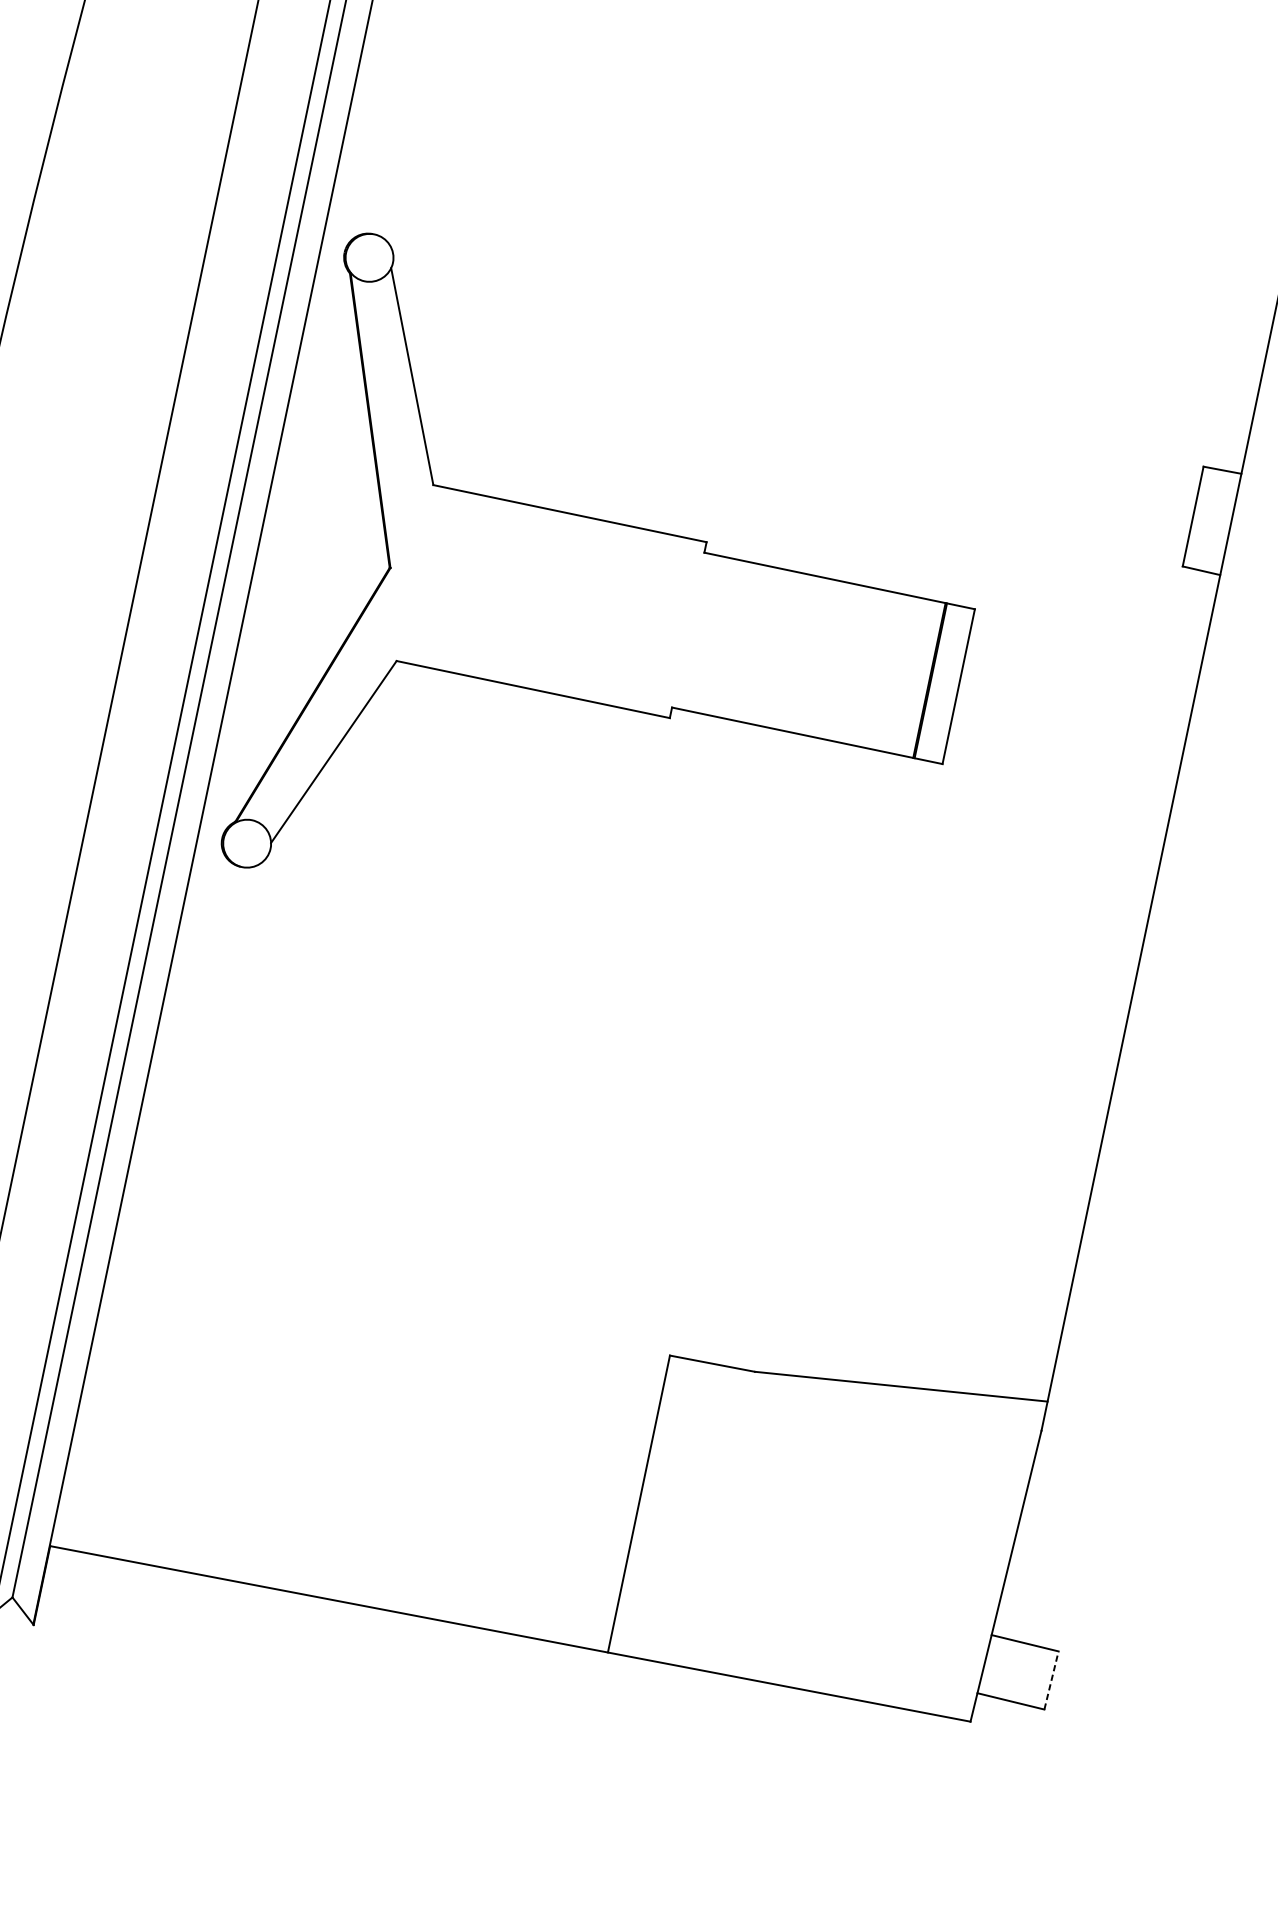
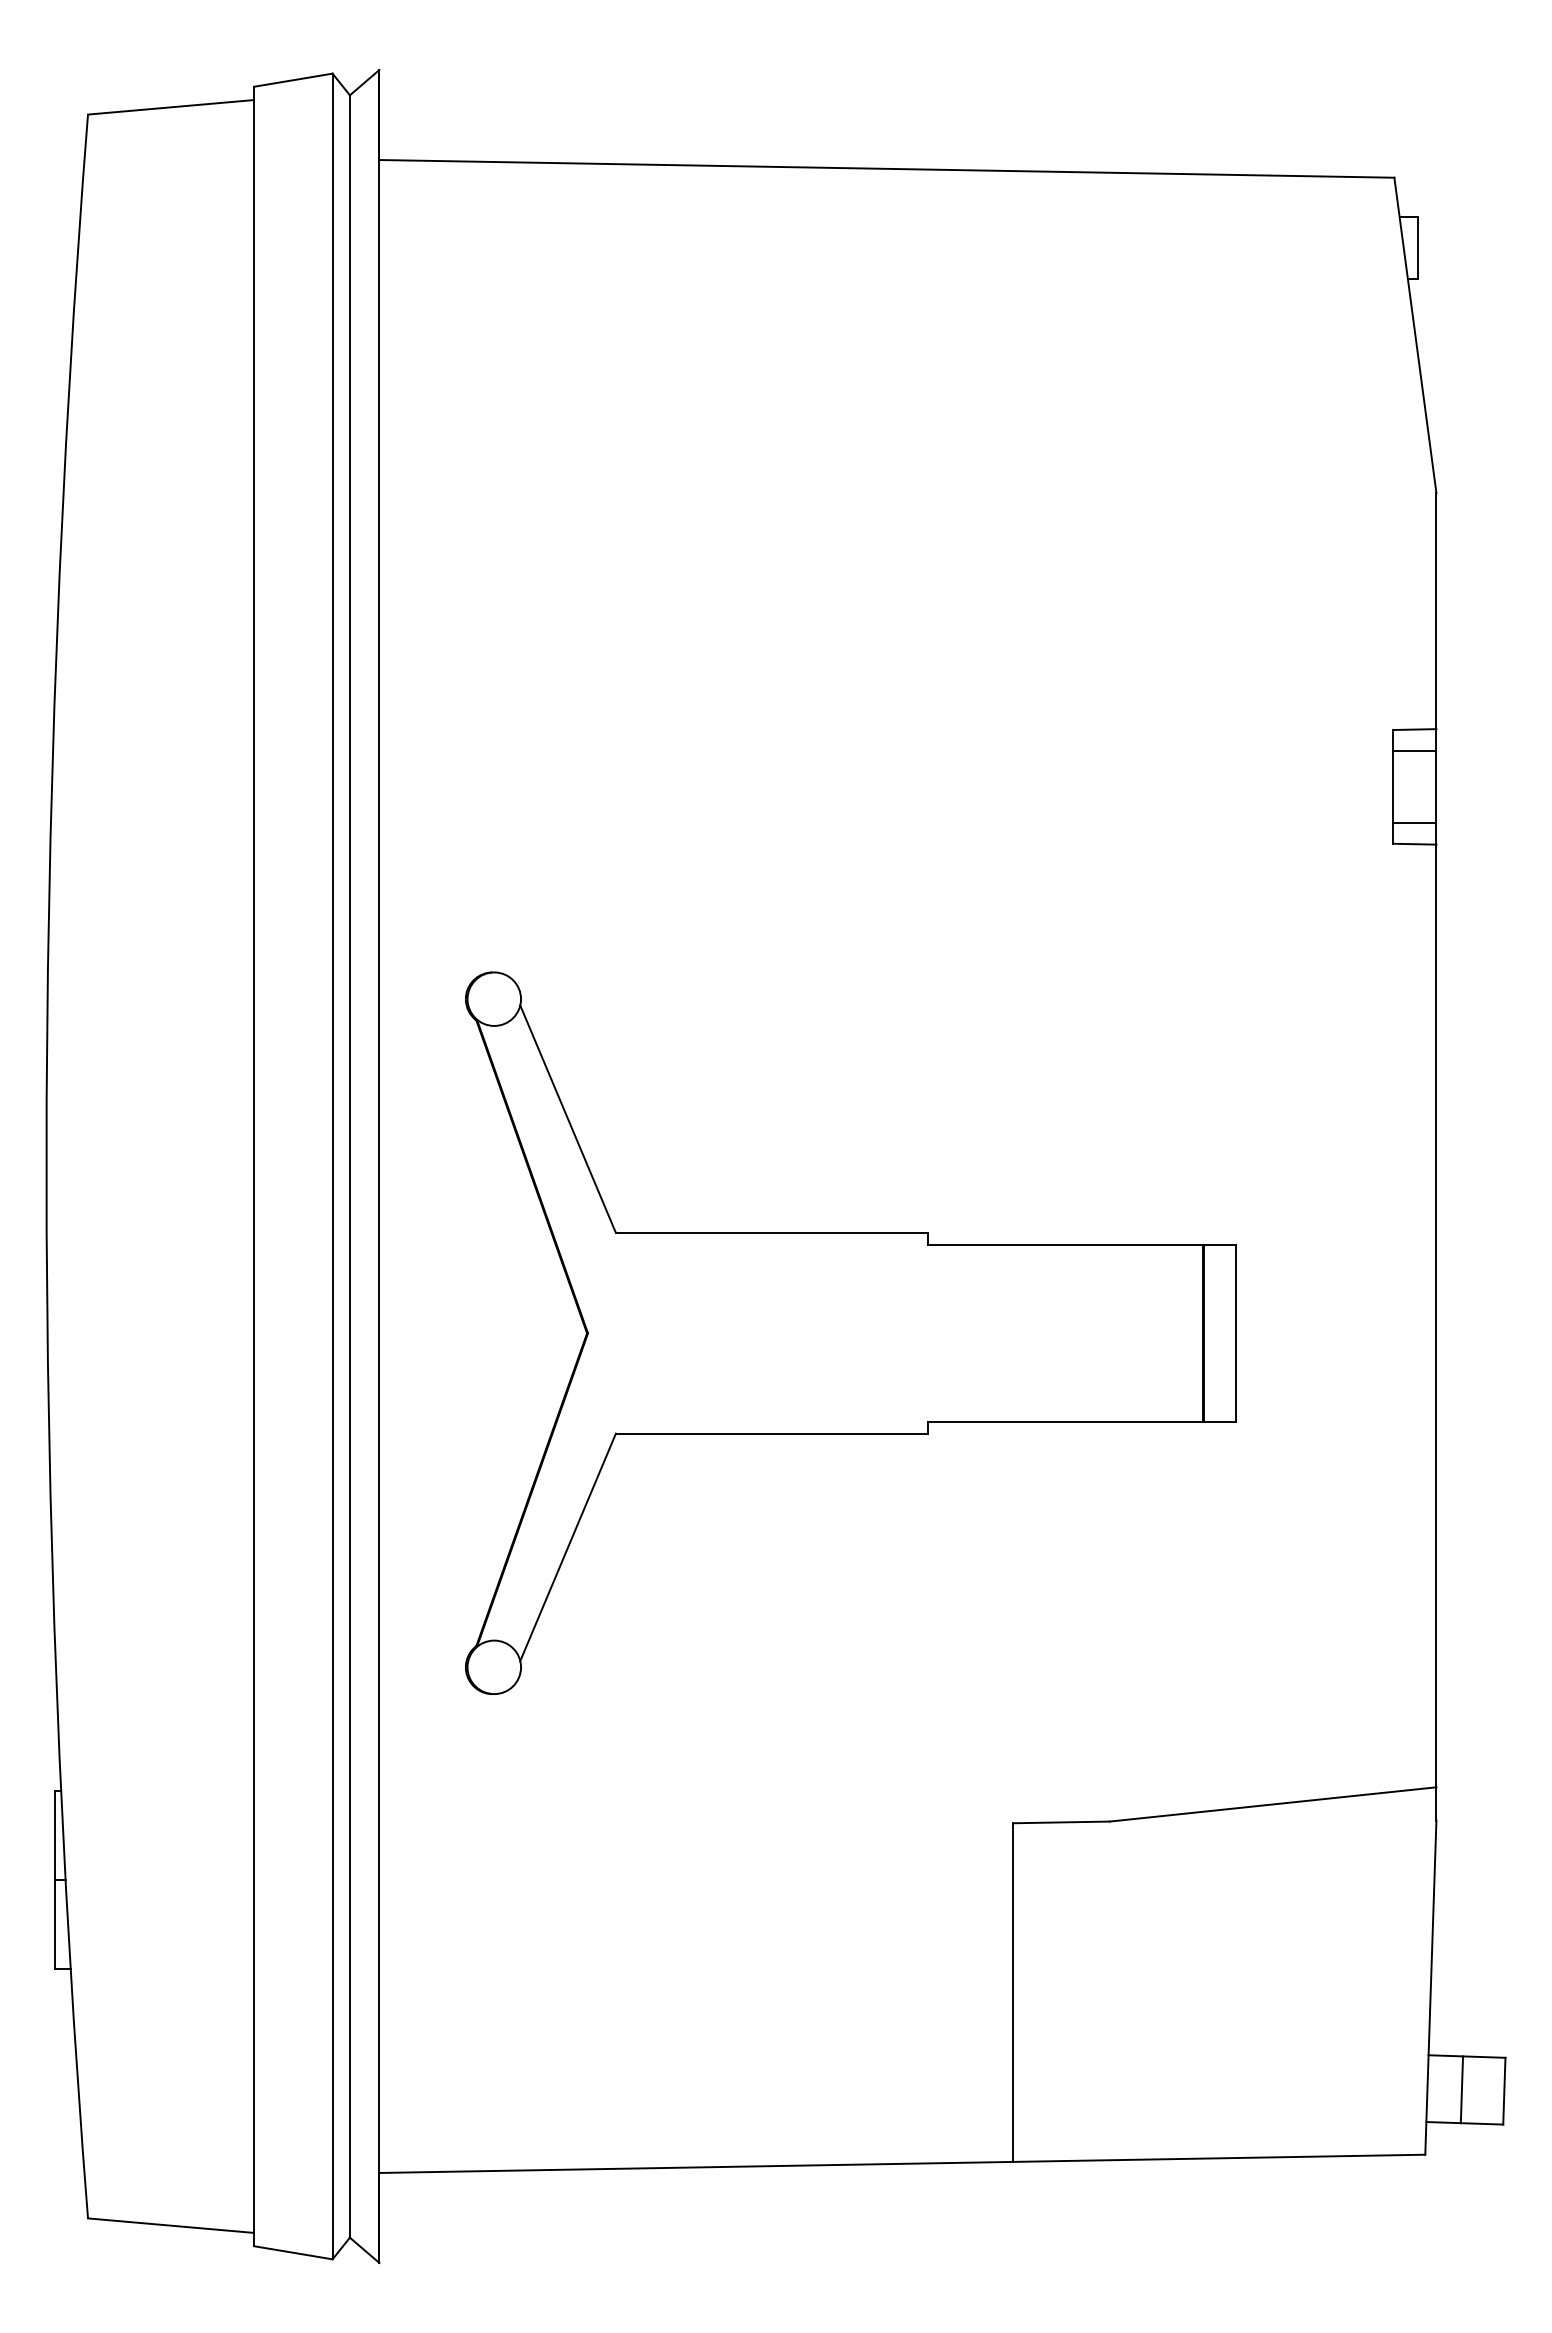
line: (1218, 489) -> (1414, 751), added
line: (1205, 551) -> (1414, 822), added
part: (620, 615) -> (850, 1332), moved
line: (1014, 1671) -> (1461, 2089), added
line: (1051, 1679) -> (1504, 2090), dashed -> solid

